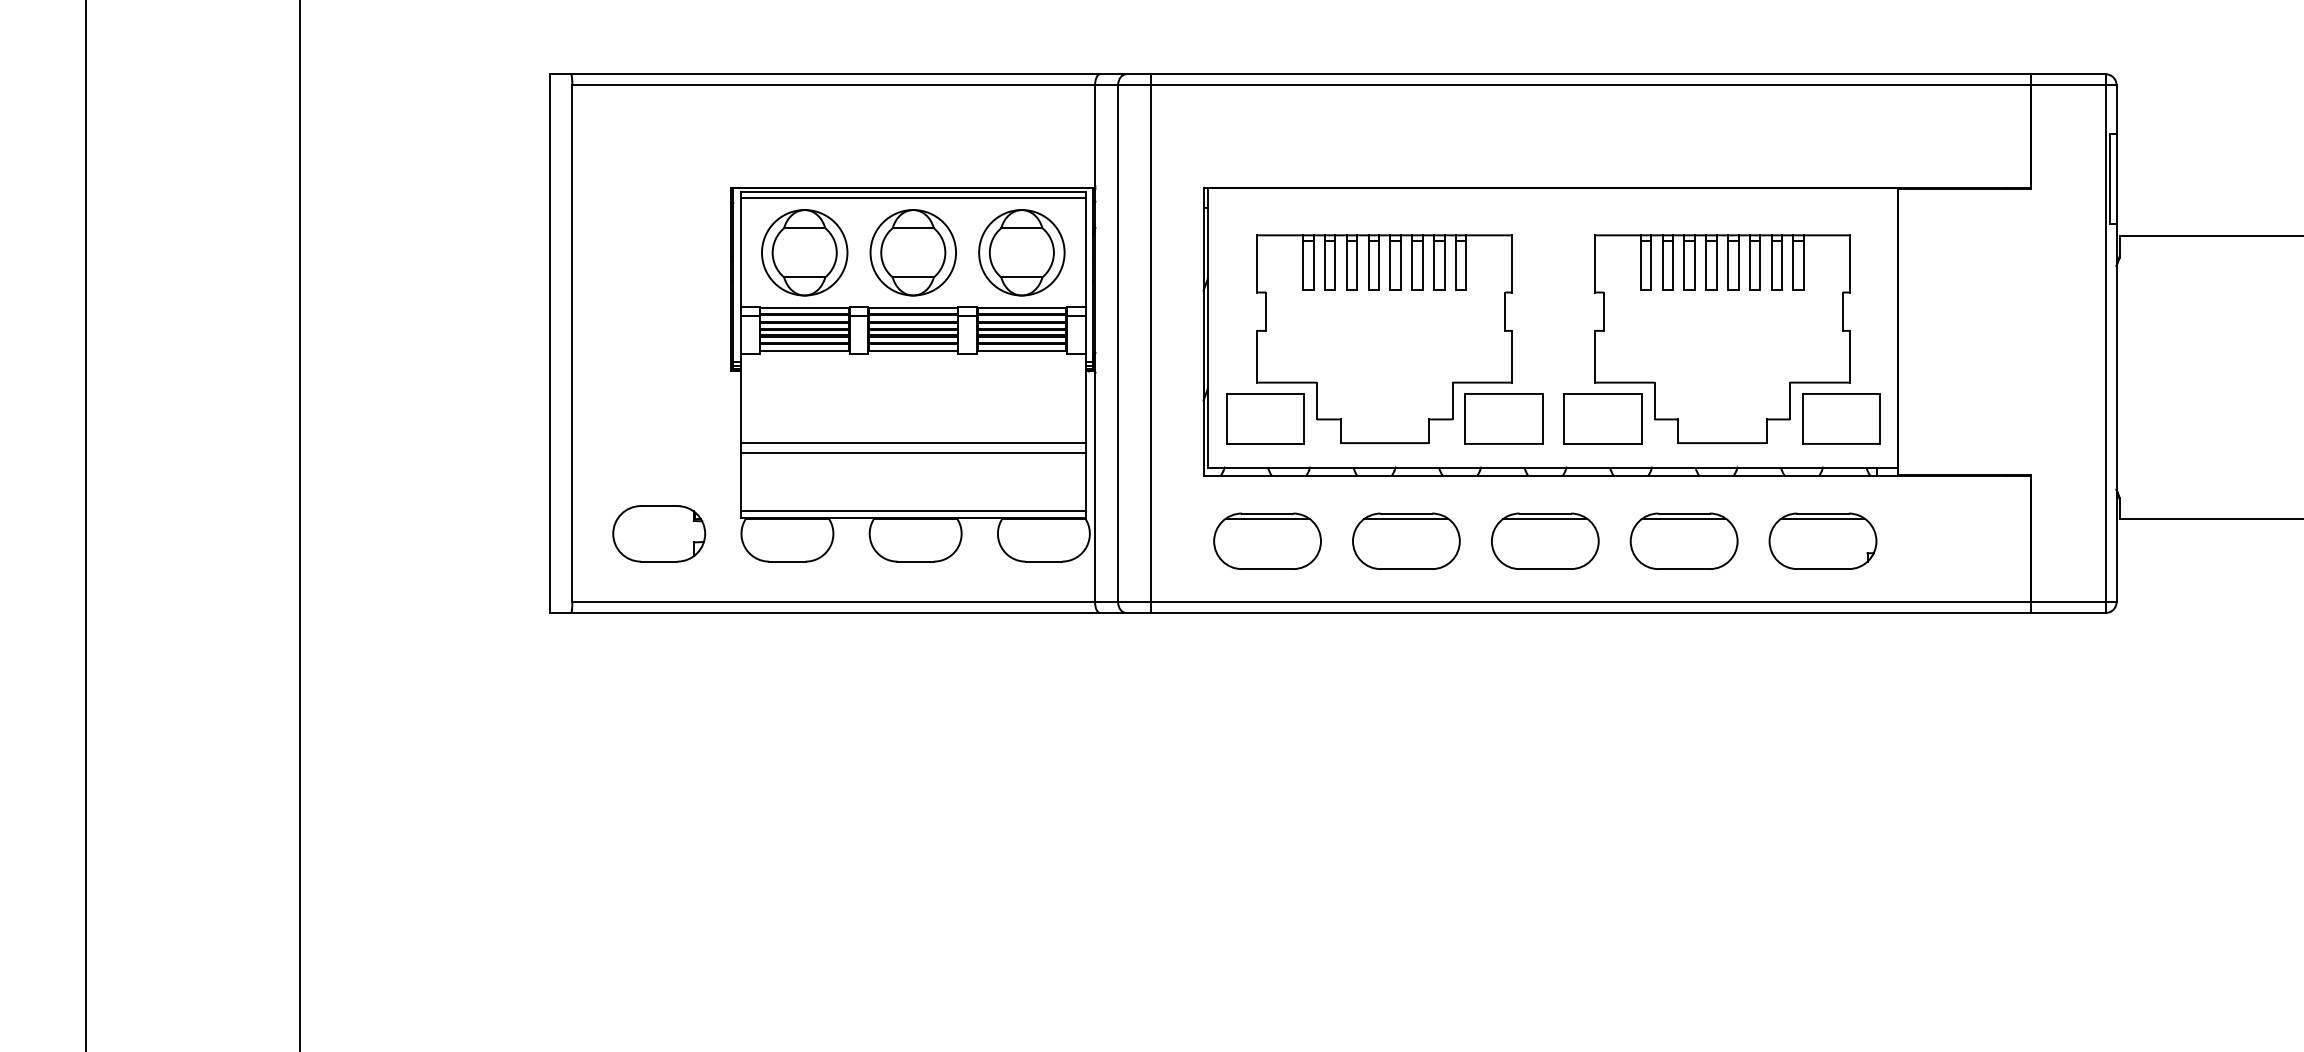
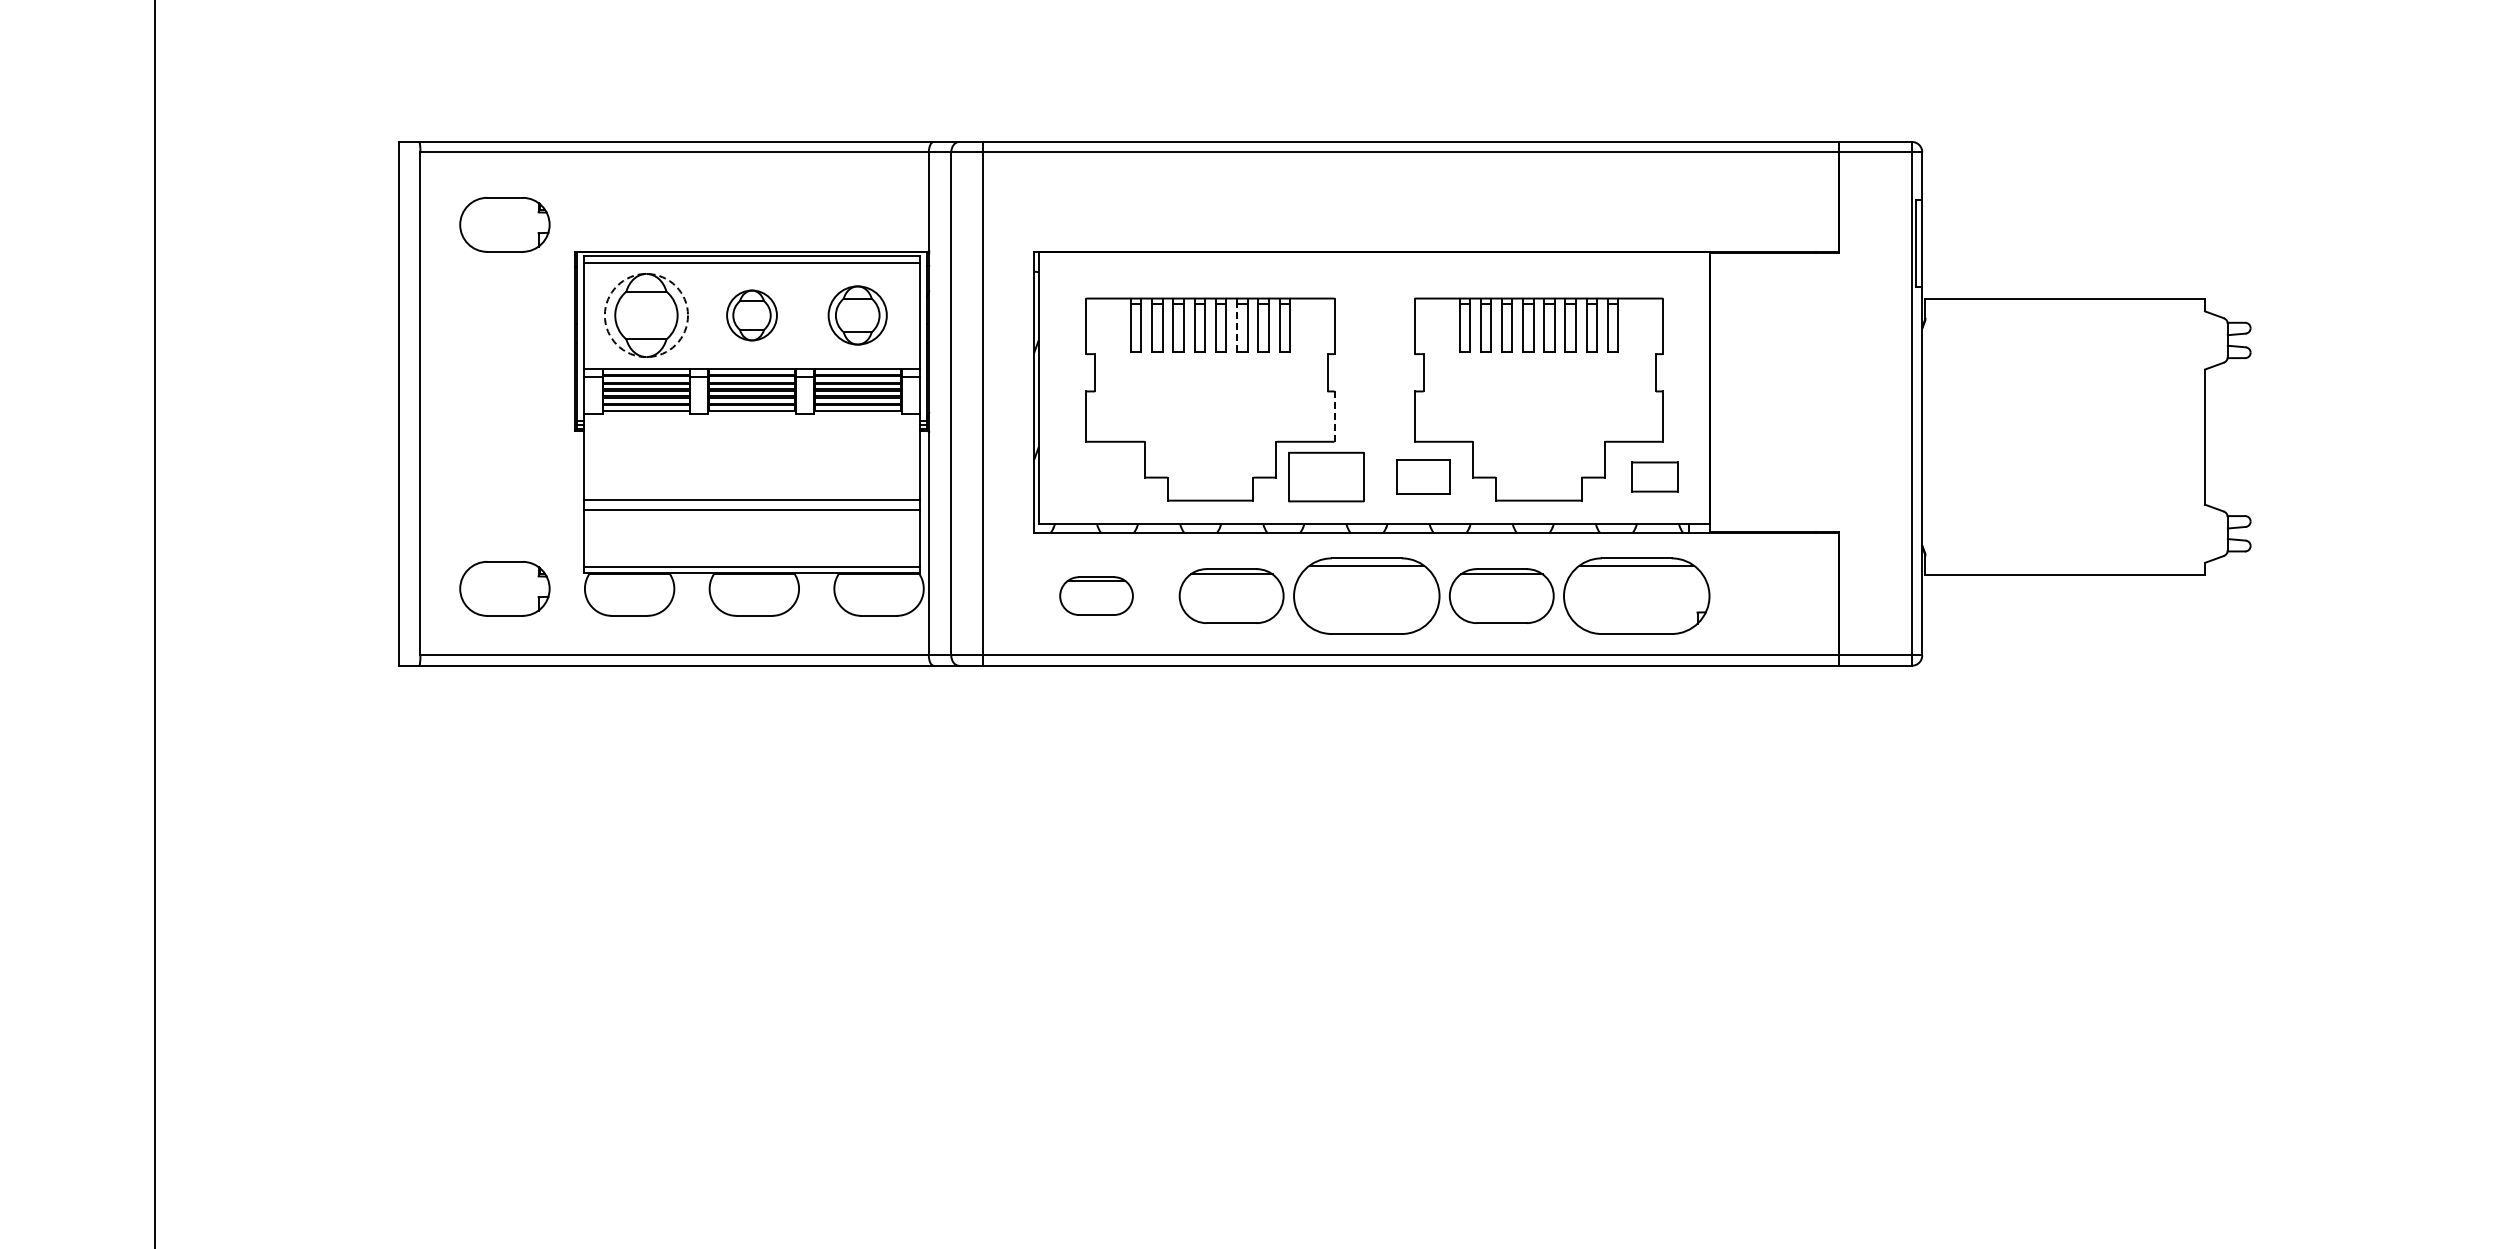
part: (658, 159) -> (504, 224), added
circle: (804, 252) -> (646, 315), solid -> dashed
part: (912, 252) -> (751, 315), size x0.6
part: (1021, 252) -> (857, 315), size x0.7
line: (1412, 265) -> (1237, 327), solid -> dashed
line: (1512, 357) -> (1334, 417), solid -> dashed
part: (1265, 418) -> (1094, 476), removed
part: (1602, 418) -> (1422, 476), size x0.7
part: (1841, 418) -> (1654, 476), size x0.6
part: (1267, 540) -> (1096, 595), size x0.7
part: (1545, 540) -> (1366, 595), size x1.4
part: (1822, 540) -> (1636, 595), size x1.4

